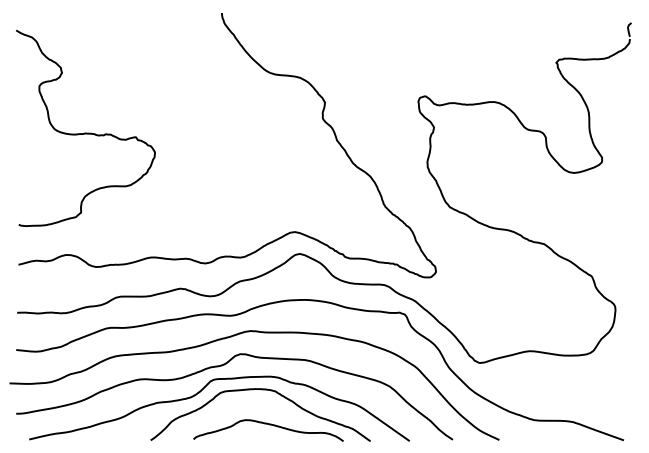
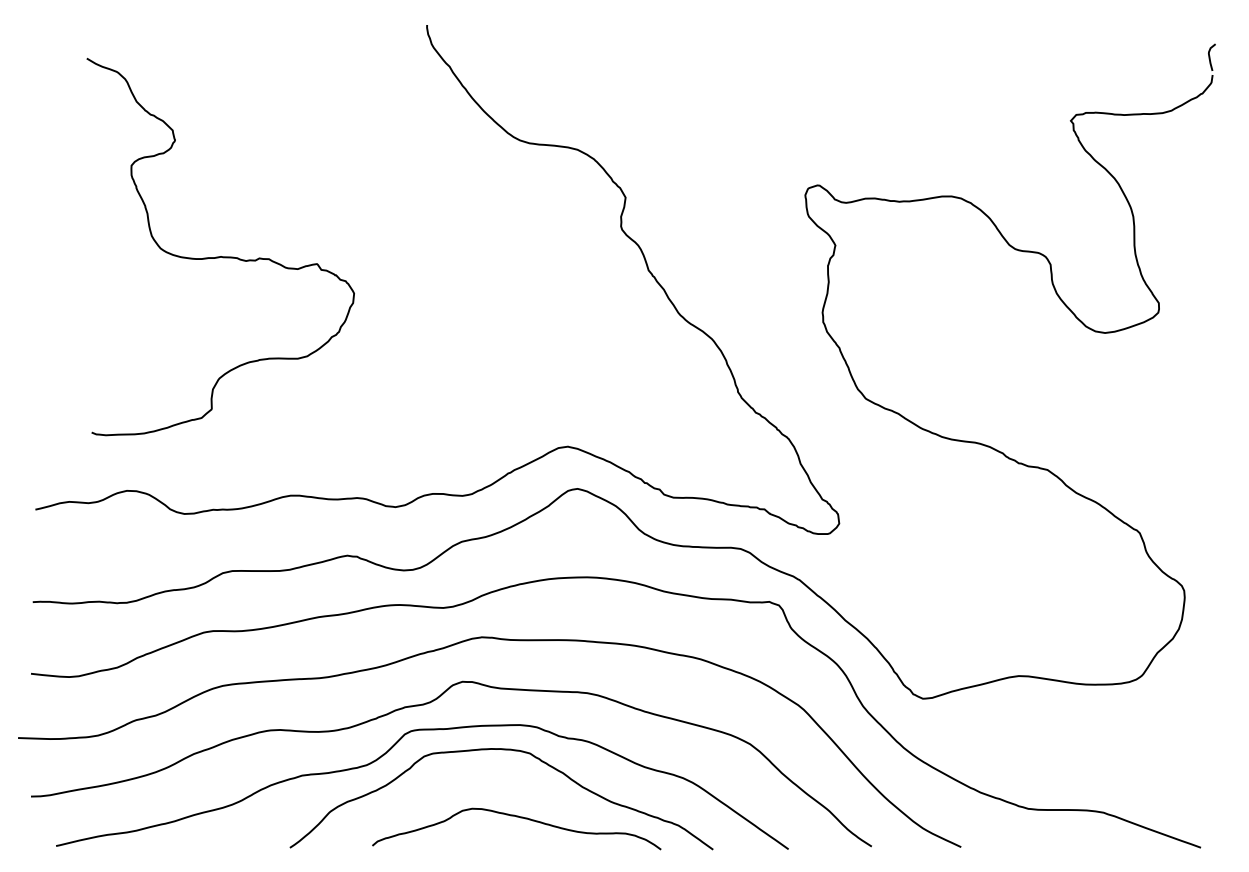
curve: (85, 132) -> (220, 255), moved

